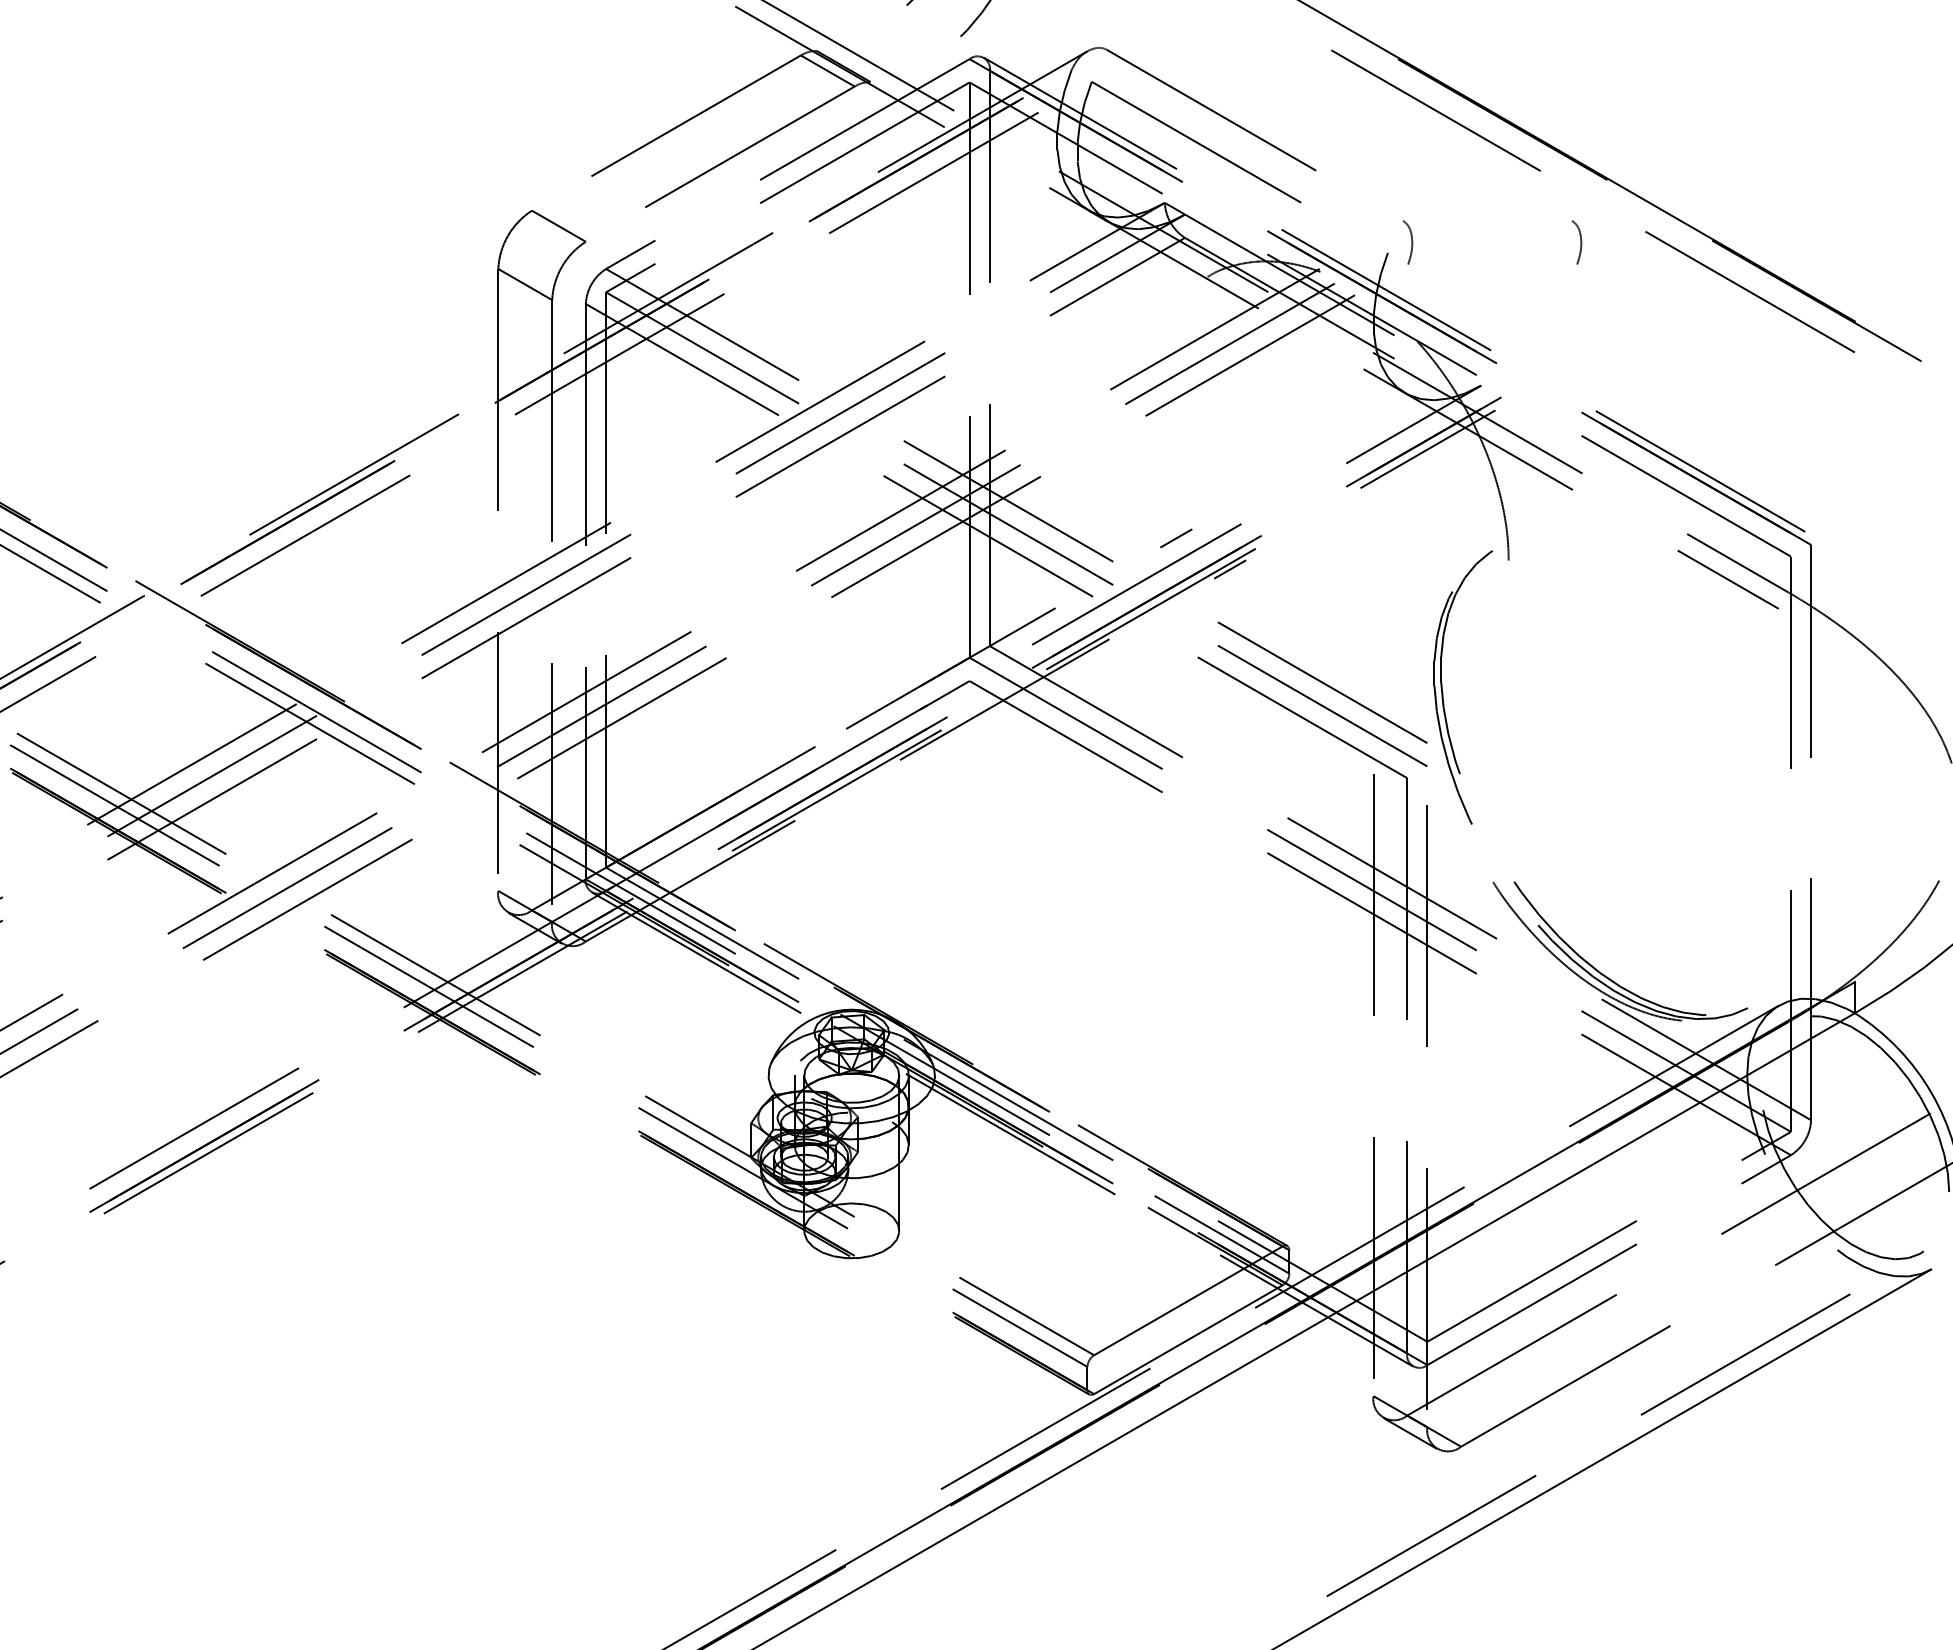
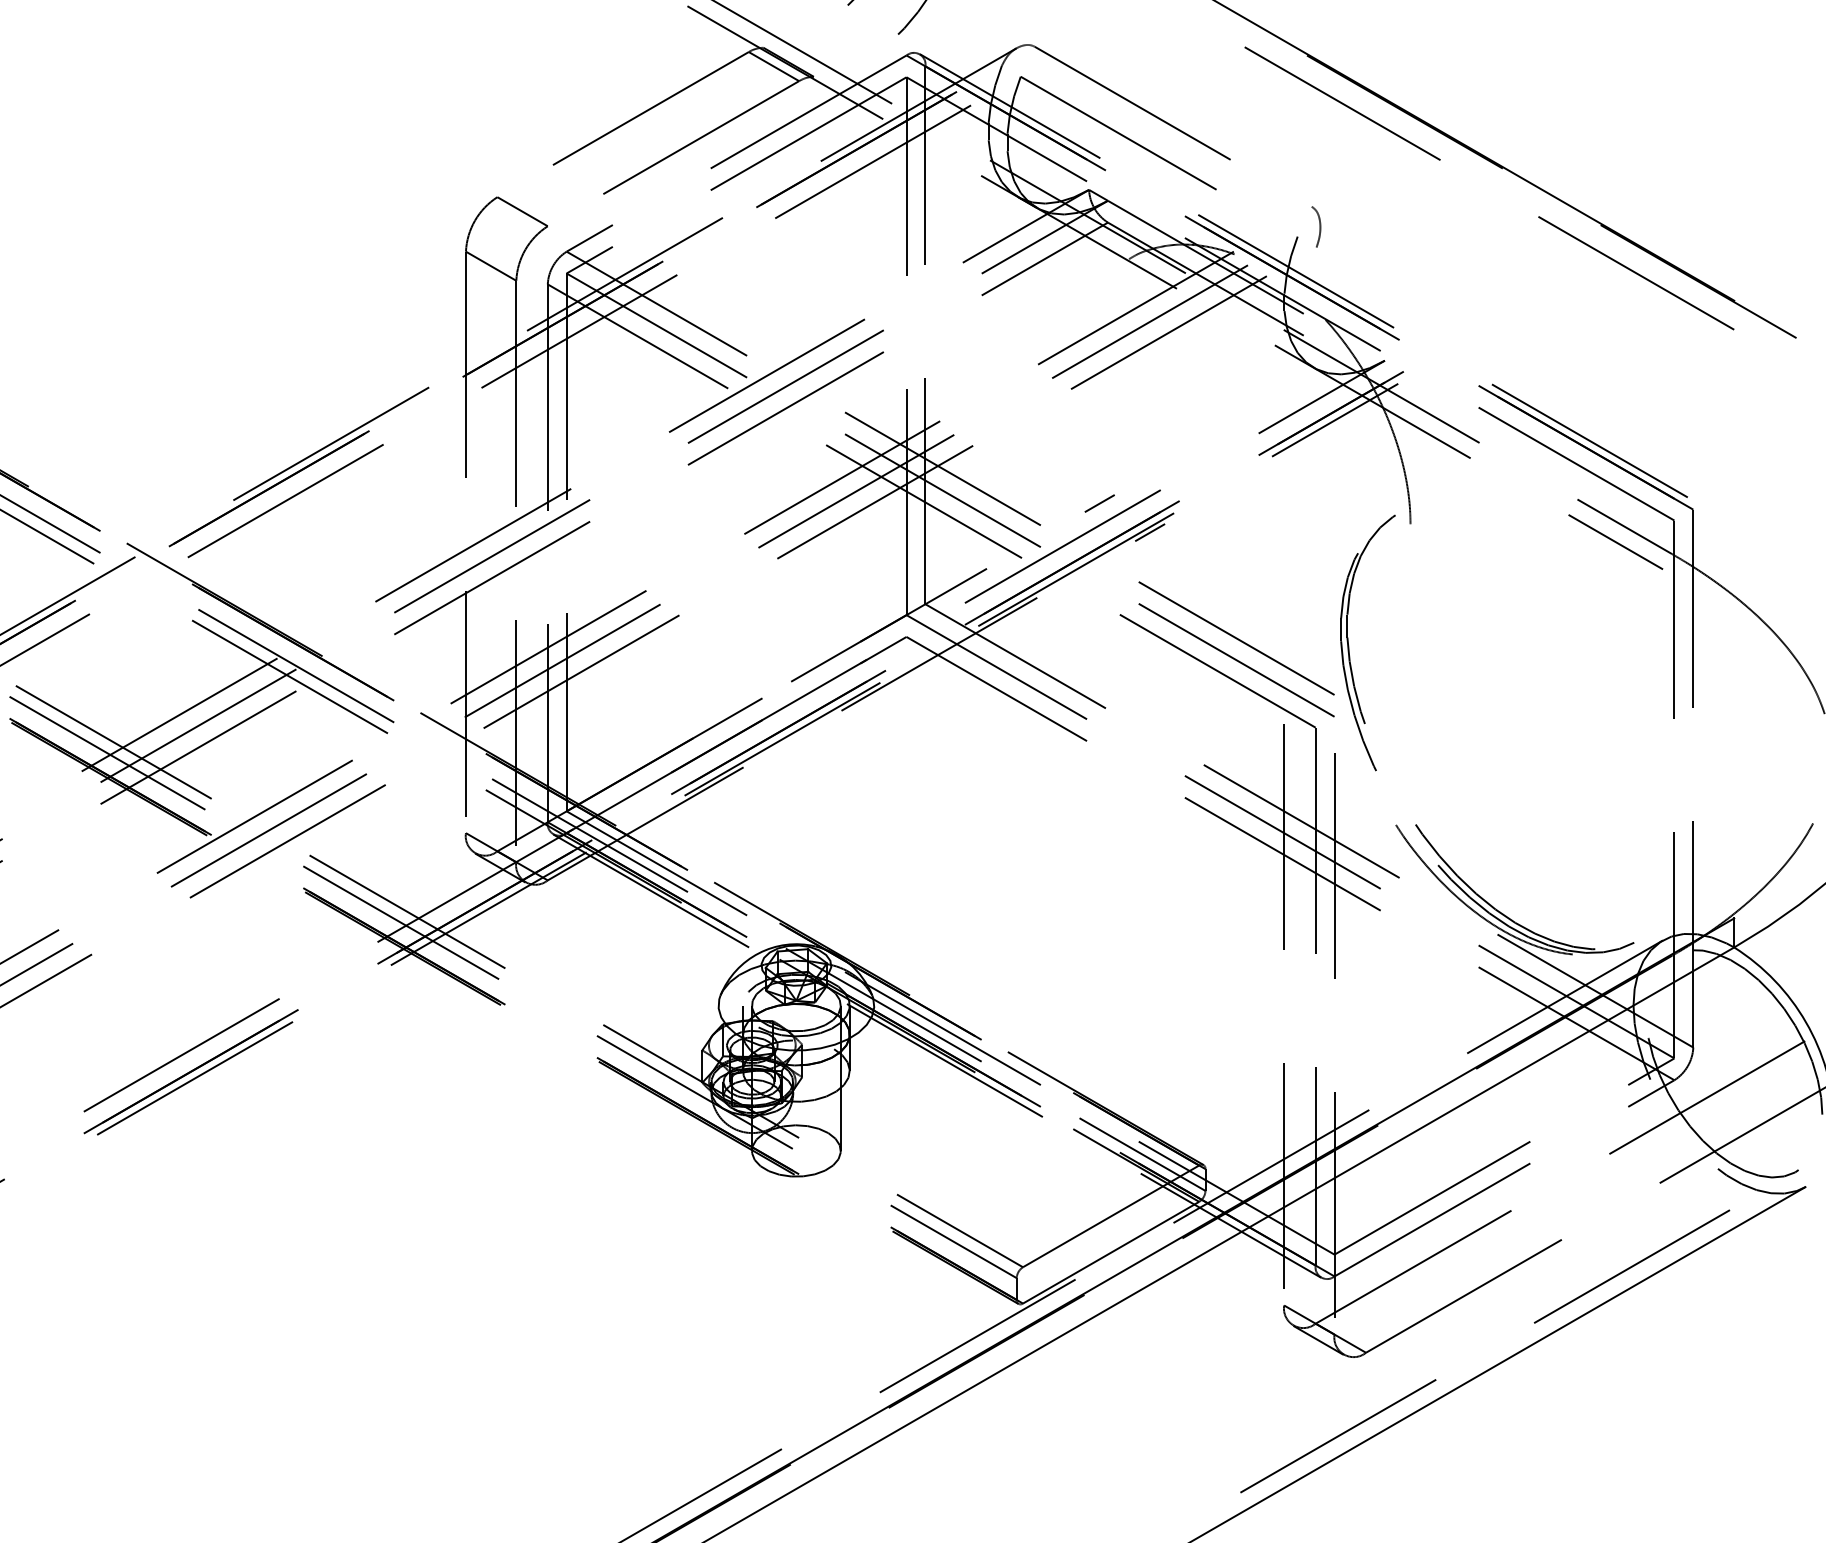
curve: (1580, 242) -> (1477, 226), removed

